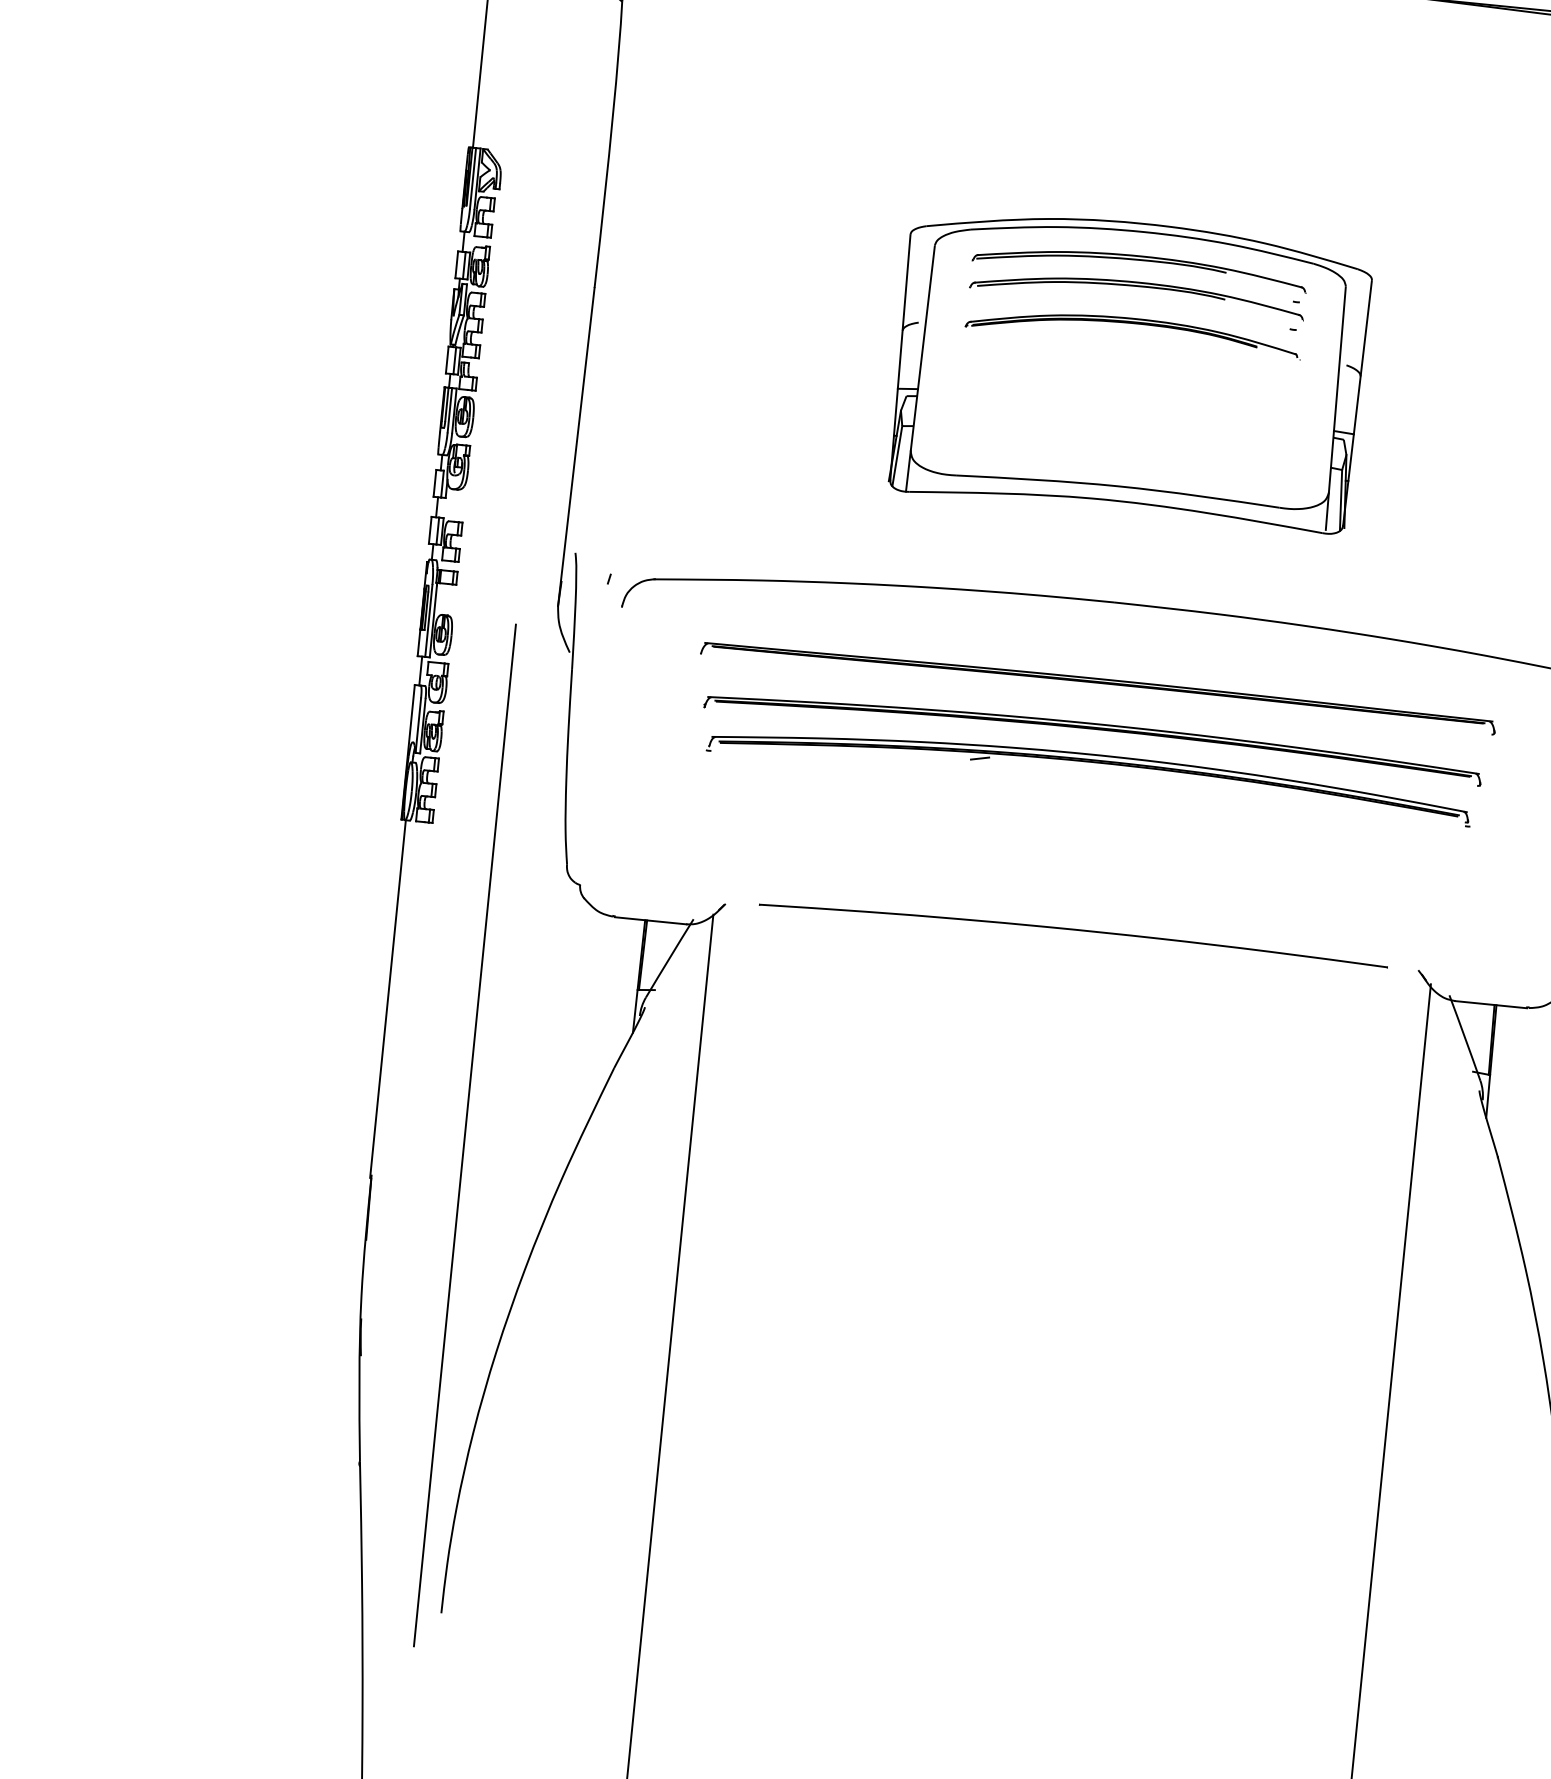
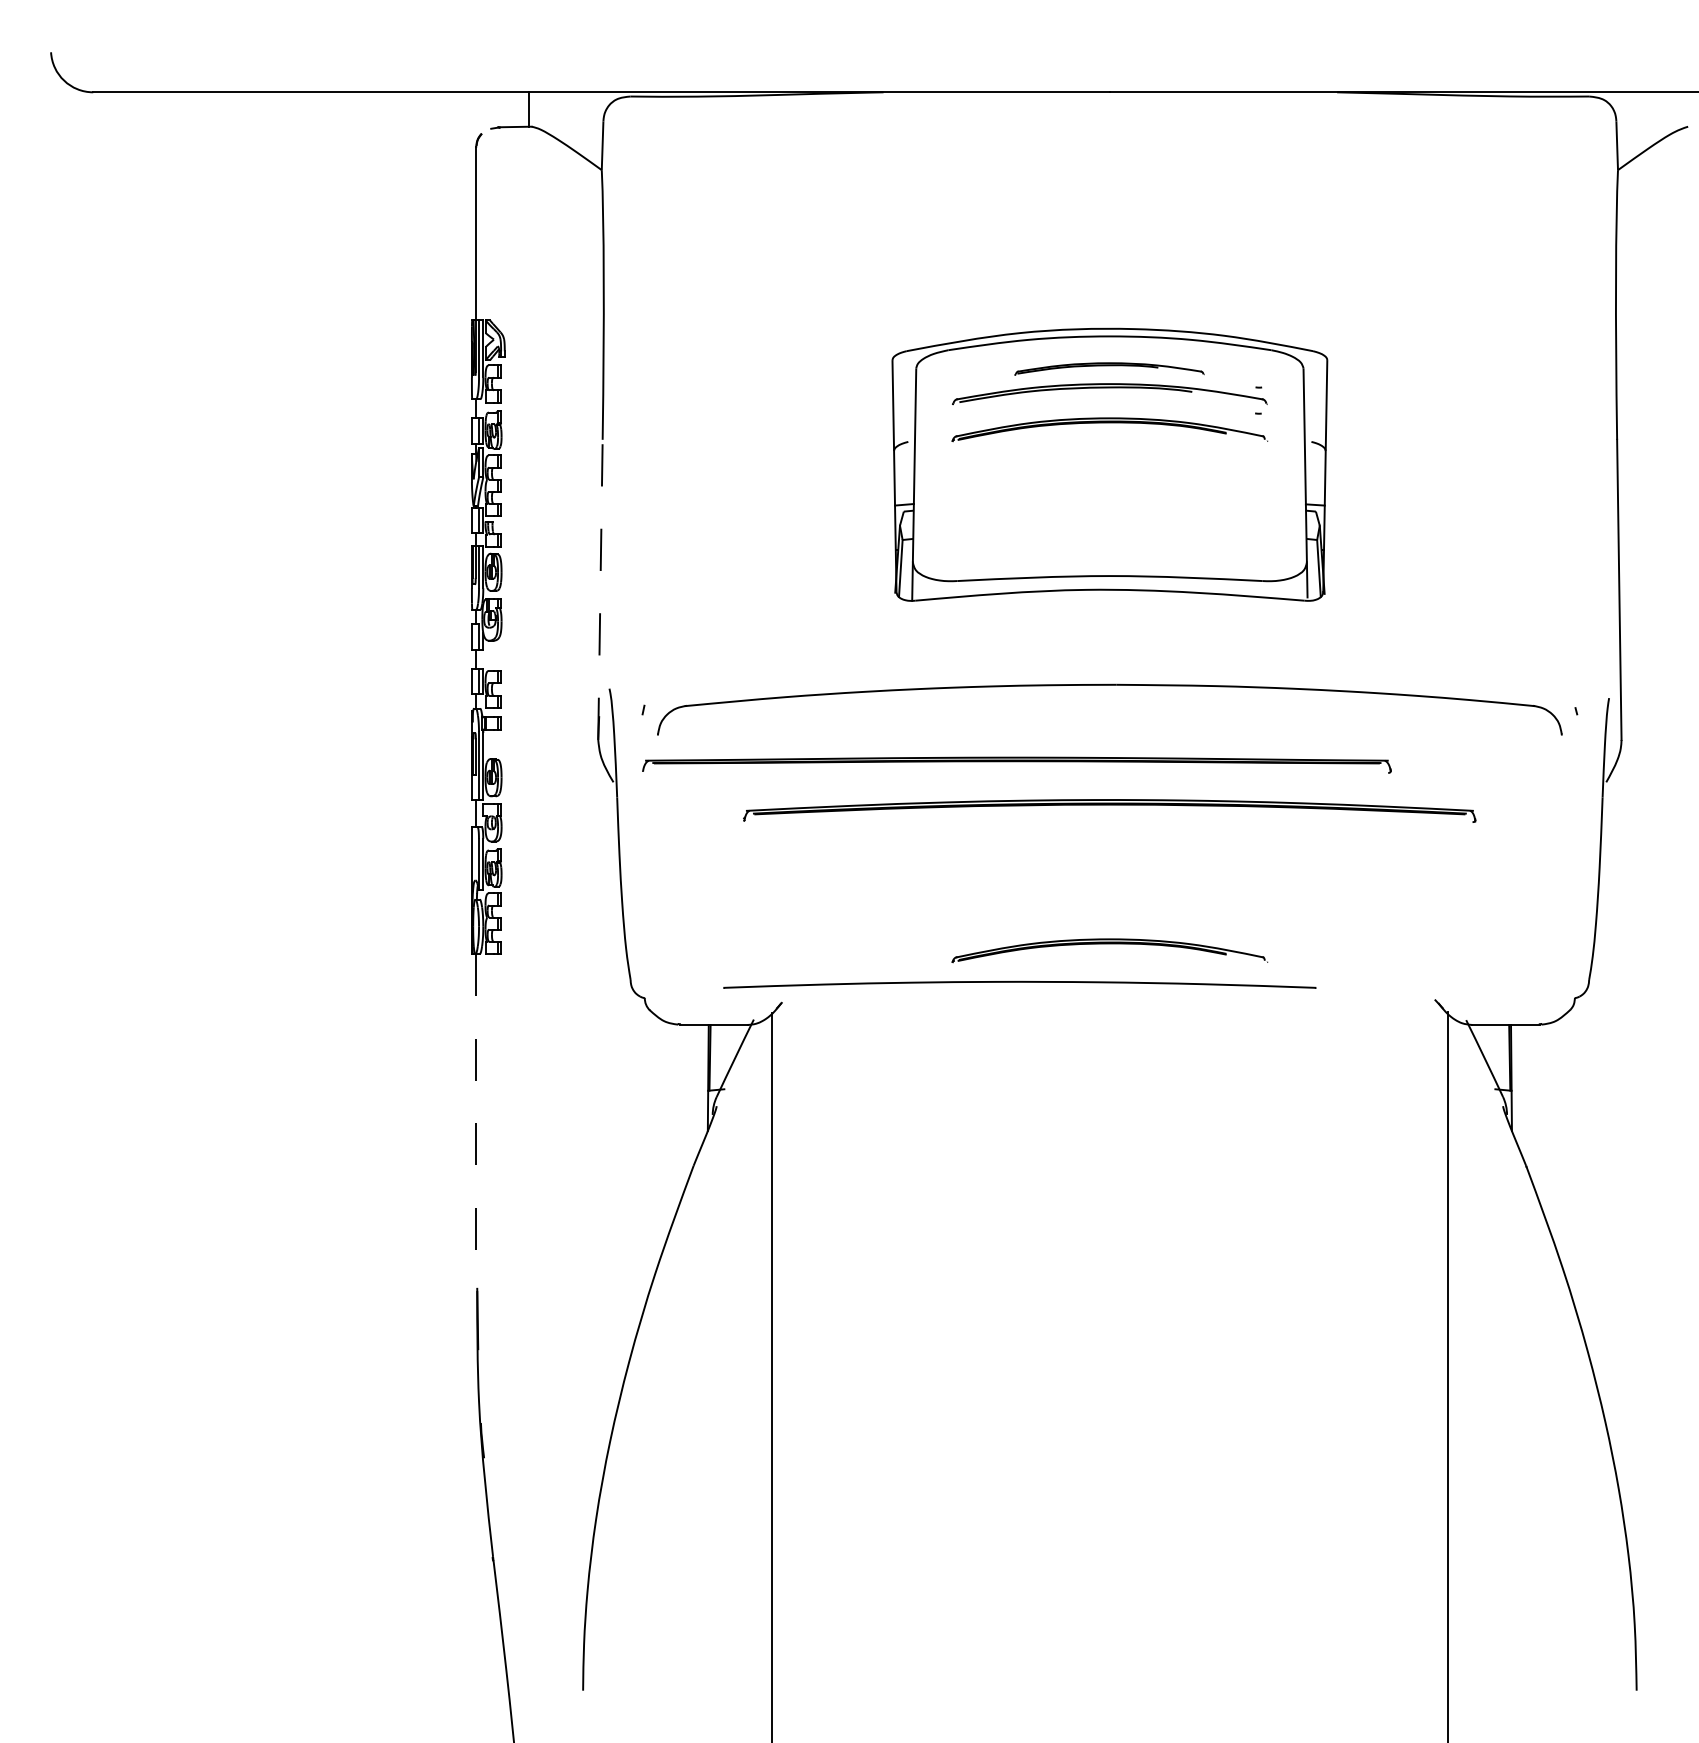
part: (1139, 266) -> (1109, 368), size x0.6
line: (576, 446) -> (600, 589), solid -> dashed
part: (1098, 686) -> (1016, 764), moved
part: (1090, 762) -> (1109, 836), removed
part: (1078, 883) -> (1109, 950), added
part: (1073, 932) -> (1019, 984), moved
line: (388, 999) -> (476, 1122), solid -> dashed
line: (464, 1135) -> (560, 1242), removed

